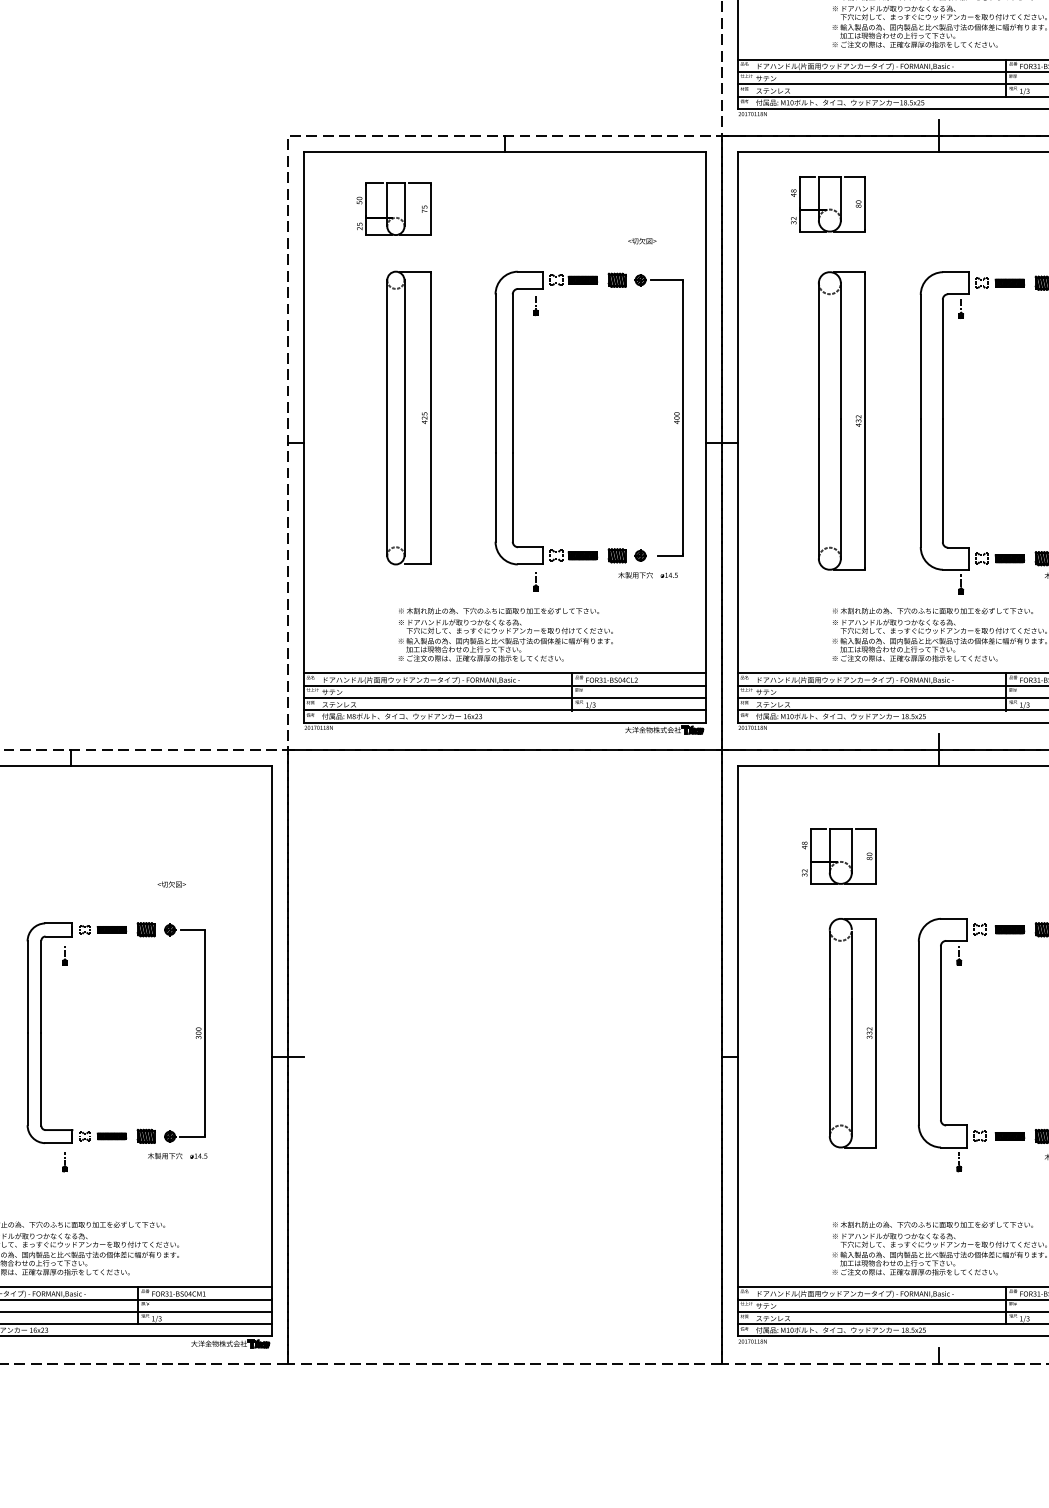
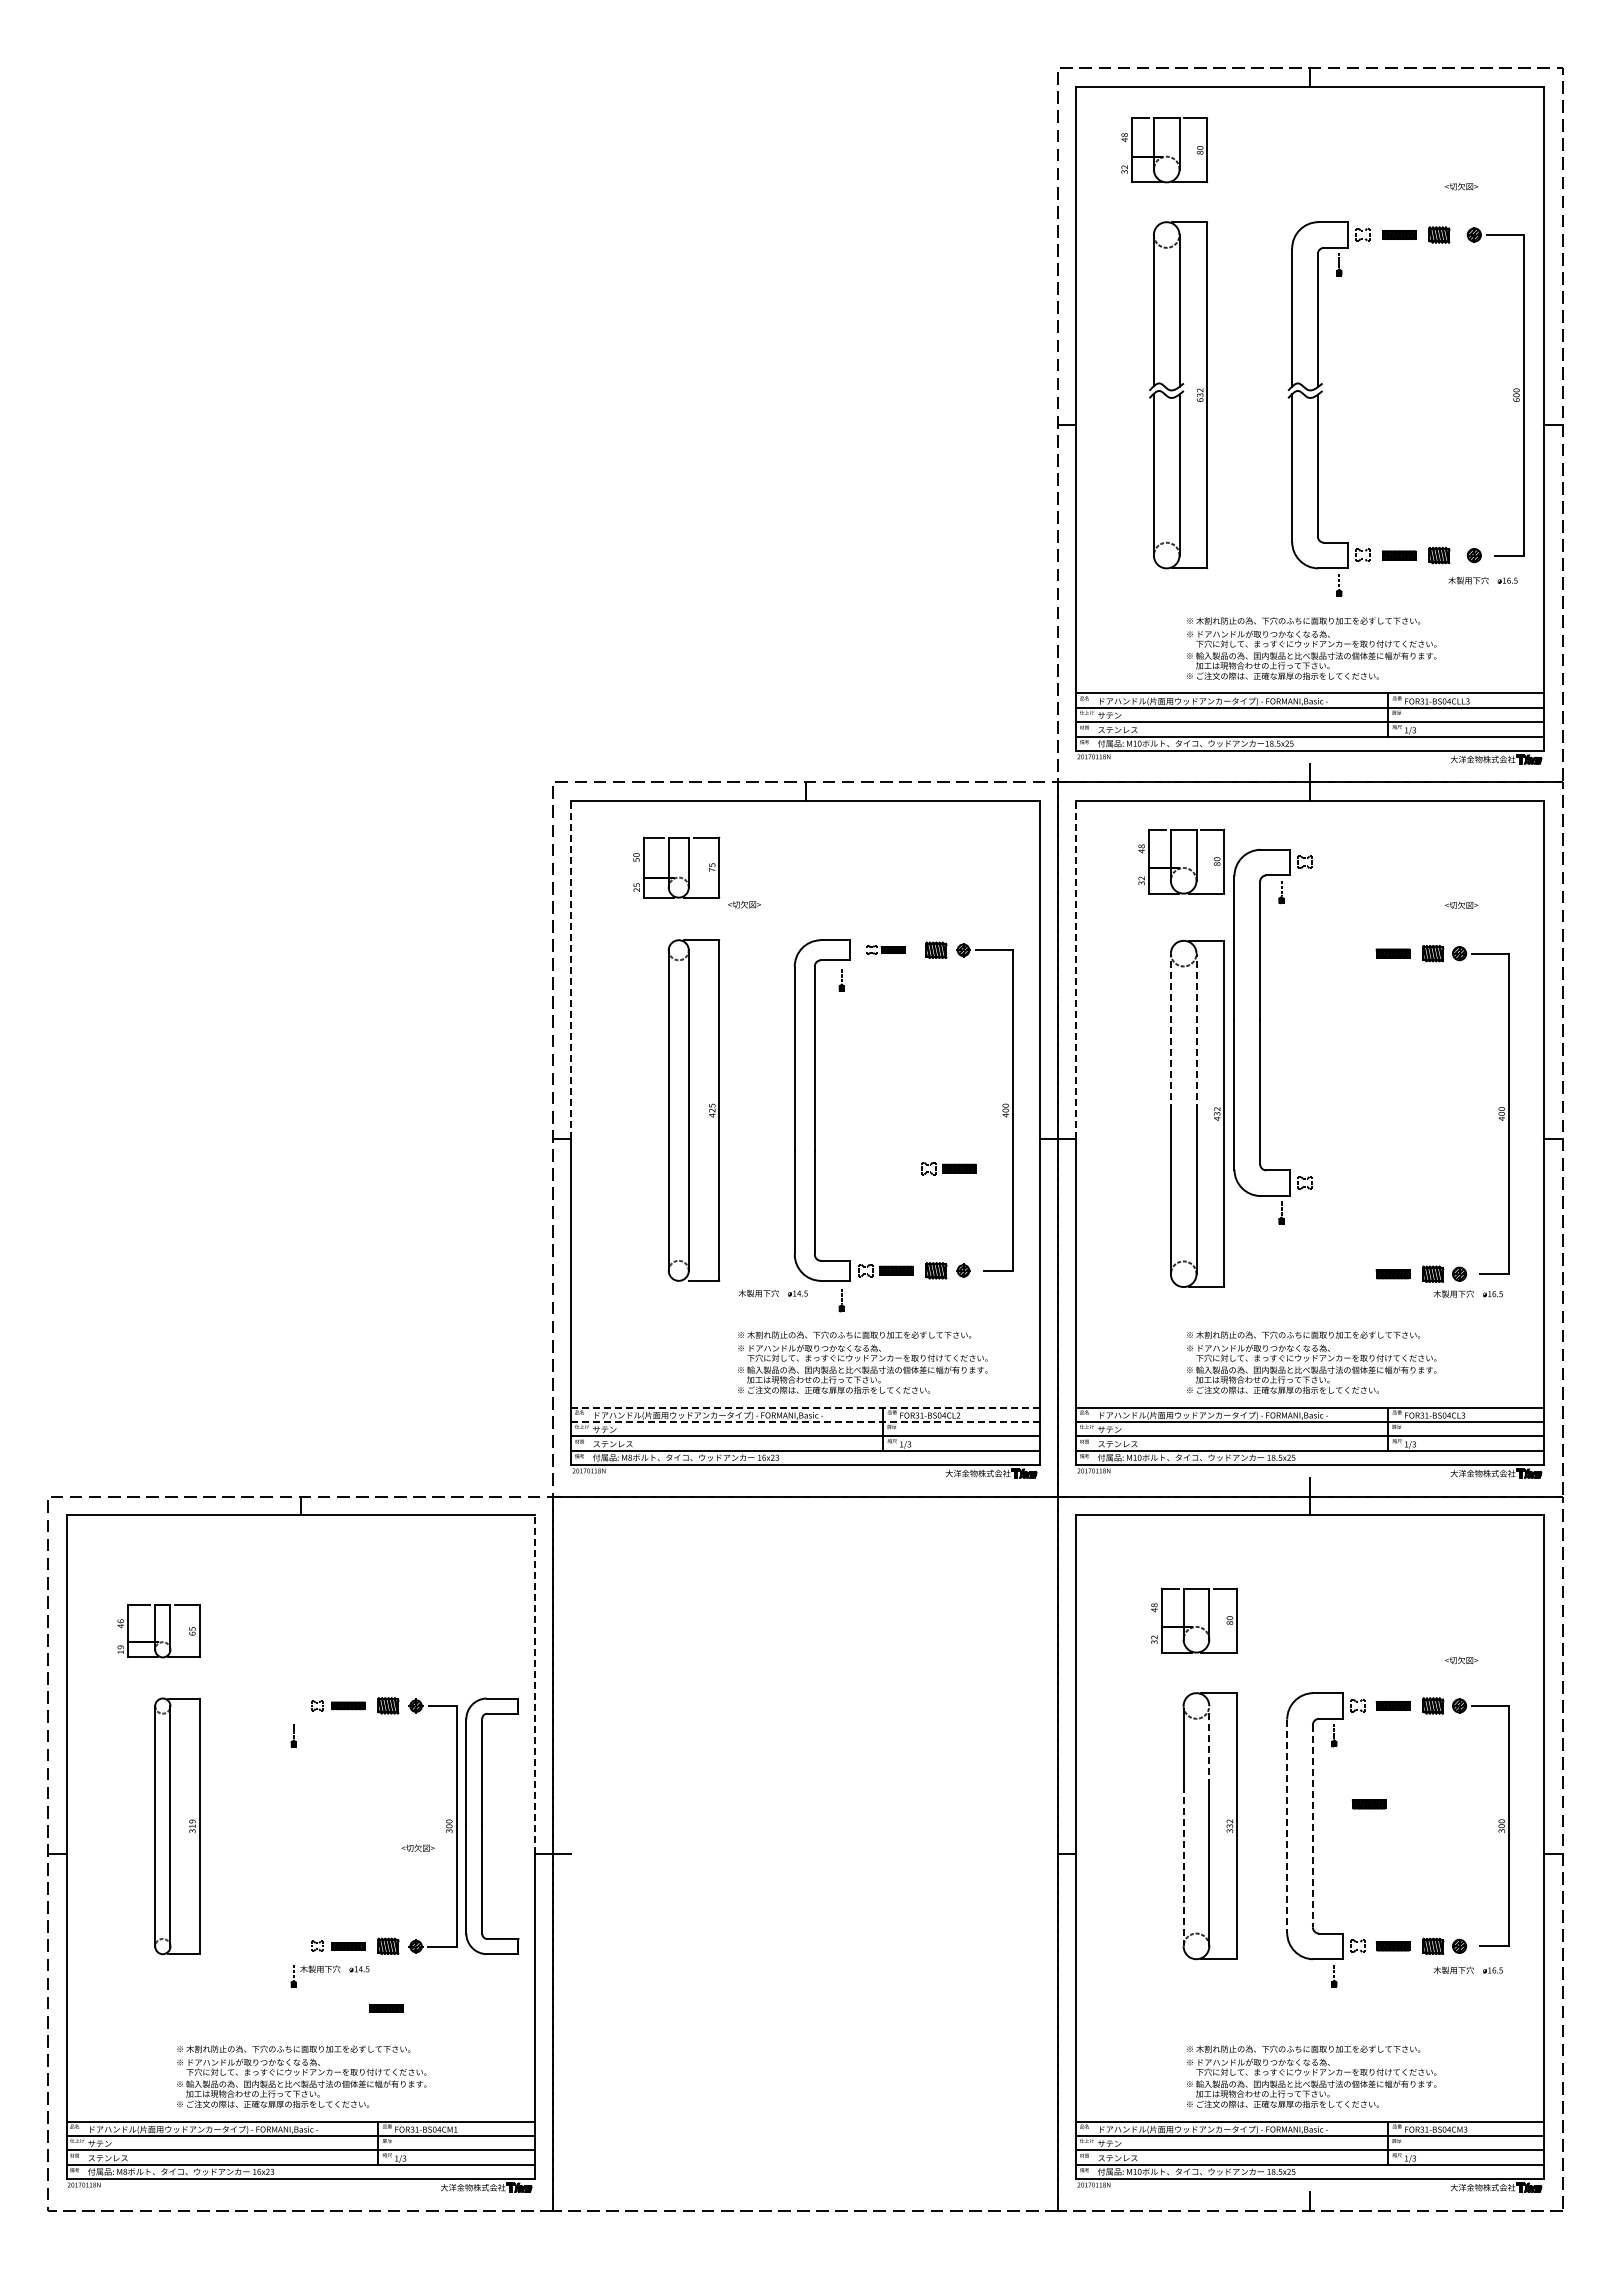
text: (642, 240) -> (744, 904), moved
part: (573, 279) -> (885, 949), size x0.7
line: (303, 296) -> (571, 969), solid -> dashed
line: (737, 296) -> (1076, 969), solid -> dashed
line: (818, 350) -> (1170, 1032), solid -> dashed
line: (840, 350) -> (1196, 1032), solid -> dashed
part: (943, 432) -> (1260, 1036), moved
part: (627, 467) -> (948, 1168), added
text: (647, 575) -> (772, 1293), moved
text: (505, 634) -> (862, 1362), moved
line: (504, 673) -> (805, 1407), solid -> dashed
line: (504, 686) -> (805, 1422), solid -> dashed
text: (171, 883) -> (417, 1847), moved
line: (271, 910) -> (534, 1683), solid -> dashed
line: (852, 965) -> (1209, 1747), solid -> dashed
part: (988, 1014) -> (1368, 1804), added
part: (41, 1032) -> (482, 1825), moved
line: (919, 1033) -> (1287, 1826), solid -> dashed
line: (940, 1033) -> (1312, 1826), solid -> dashed
line: (829, 1067) -> (1183, 1866), solid -> dashed
text: (177, 1155) -> (334, 1968), moved
part: (144, 1189) -> (386, 2008), added

